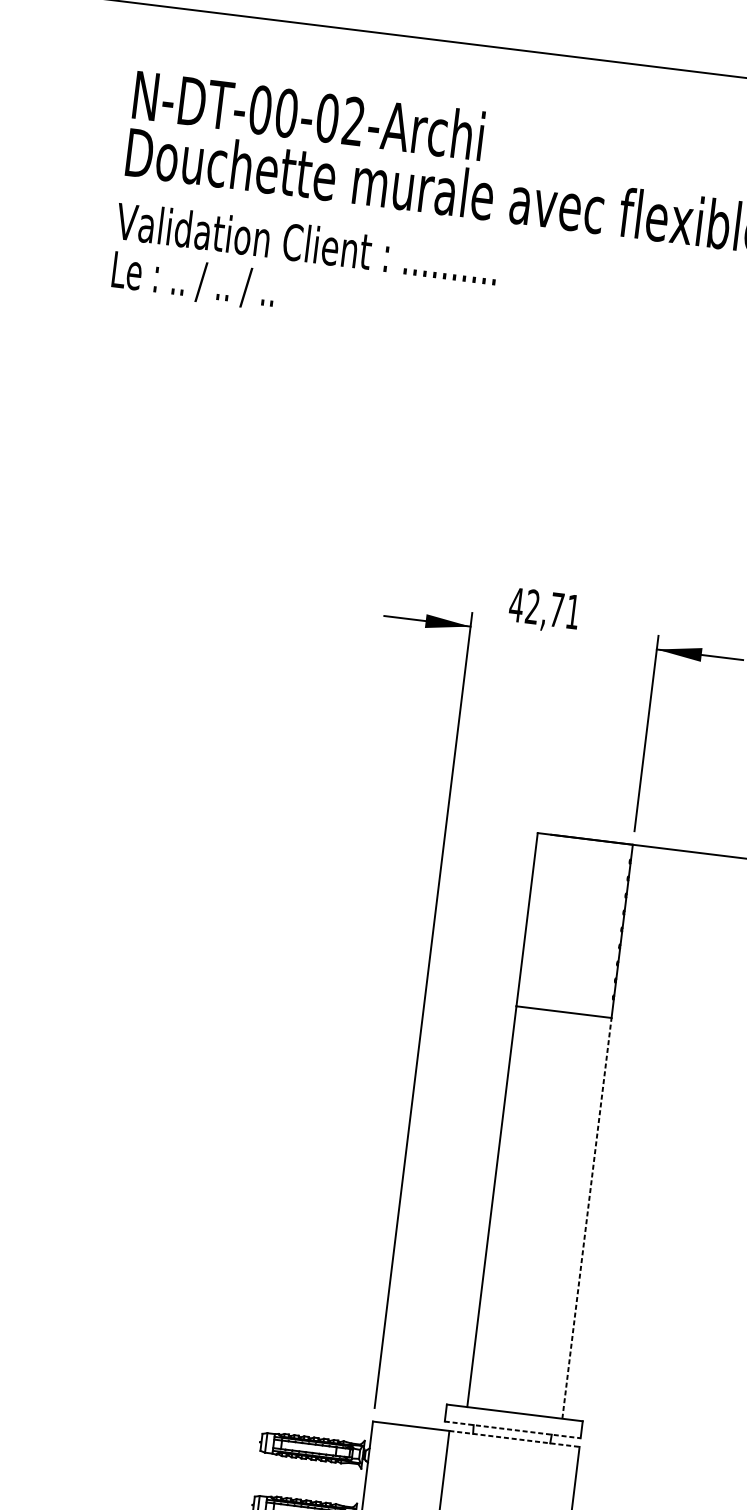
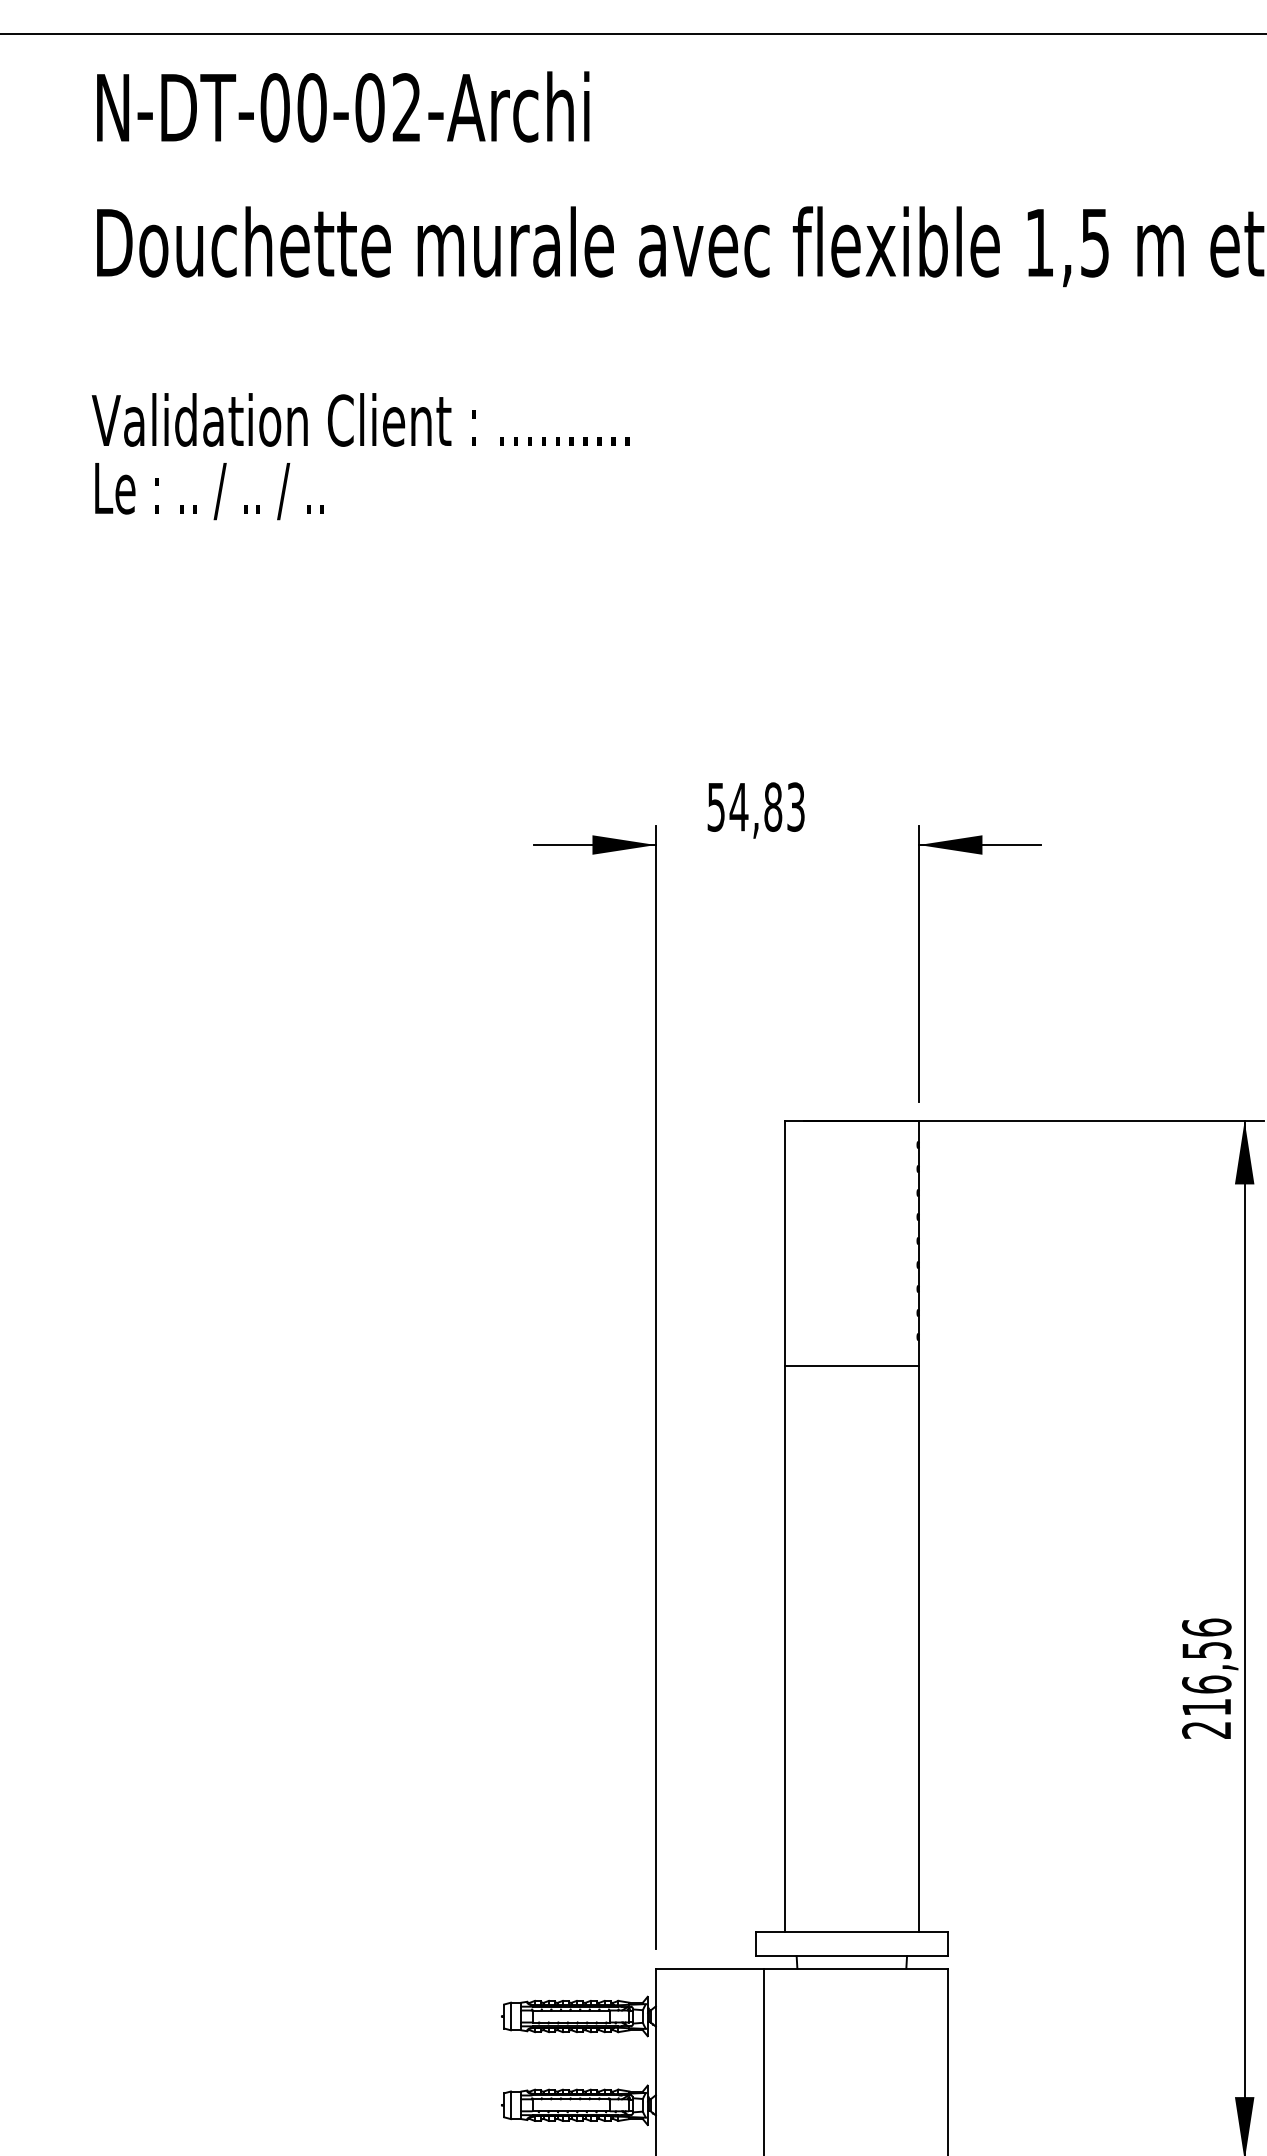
text: (309, 115) -> (343, 106), moved
text: (303, 269) -> (360, 456), moved
text: (544, 608) -> (755, 806), 42,71 -> 54,83
line: (587, 1218) -> (919, 1648), dashed -> solid
line: (512, 1430) -> (851, 1956), dashed -> solid
line: (514, 1438) -> (855, 1968), dashed -> solid

